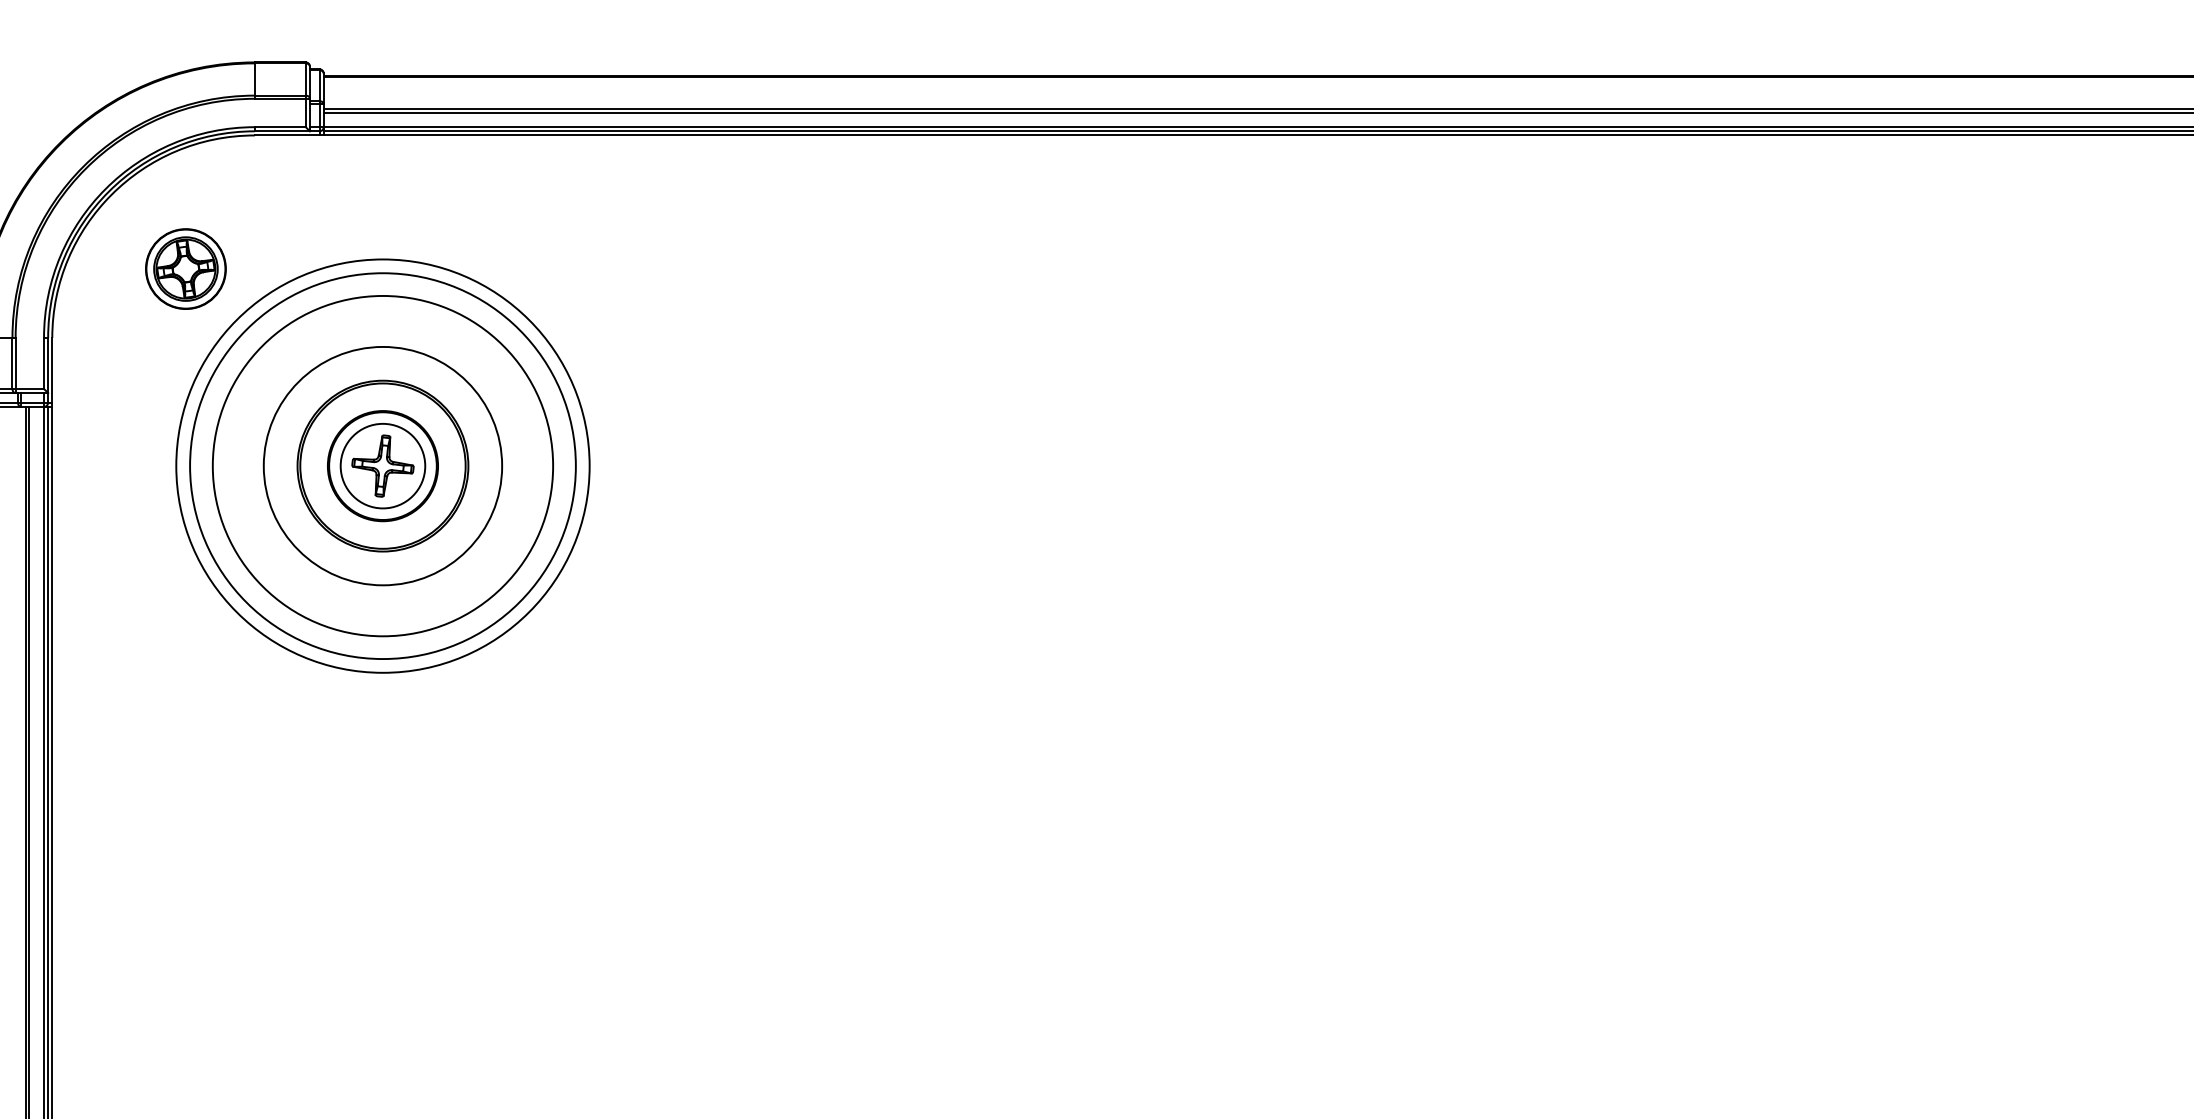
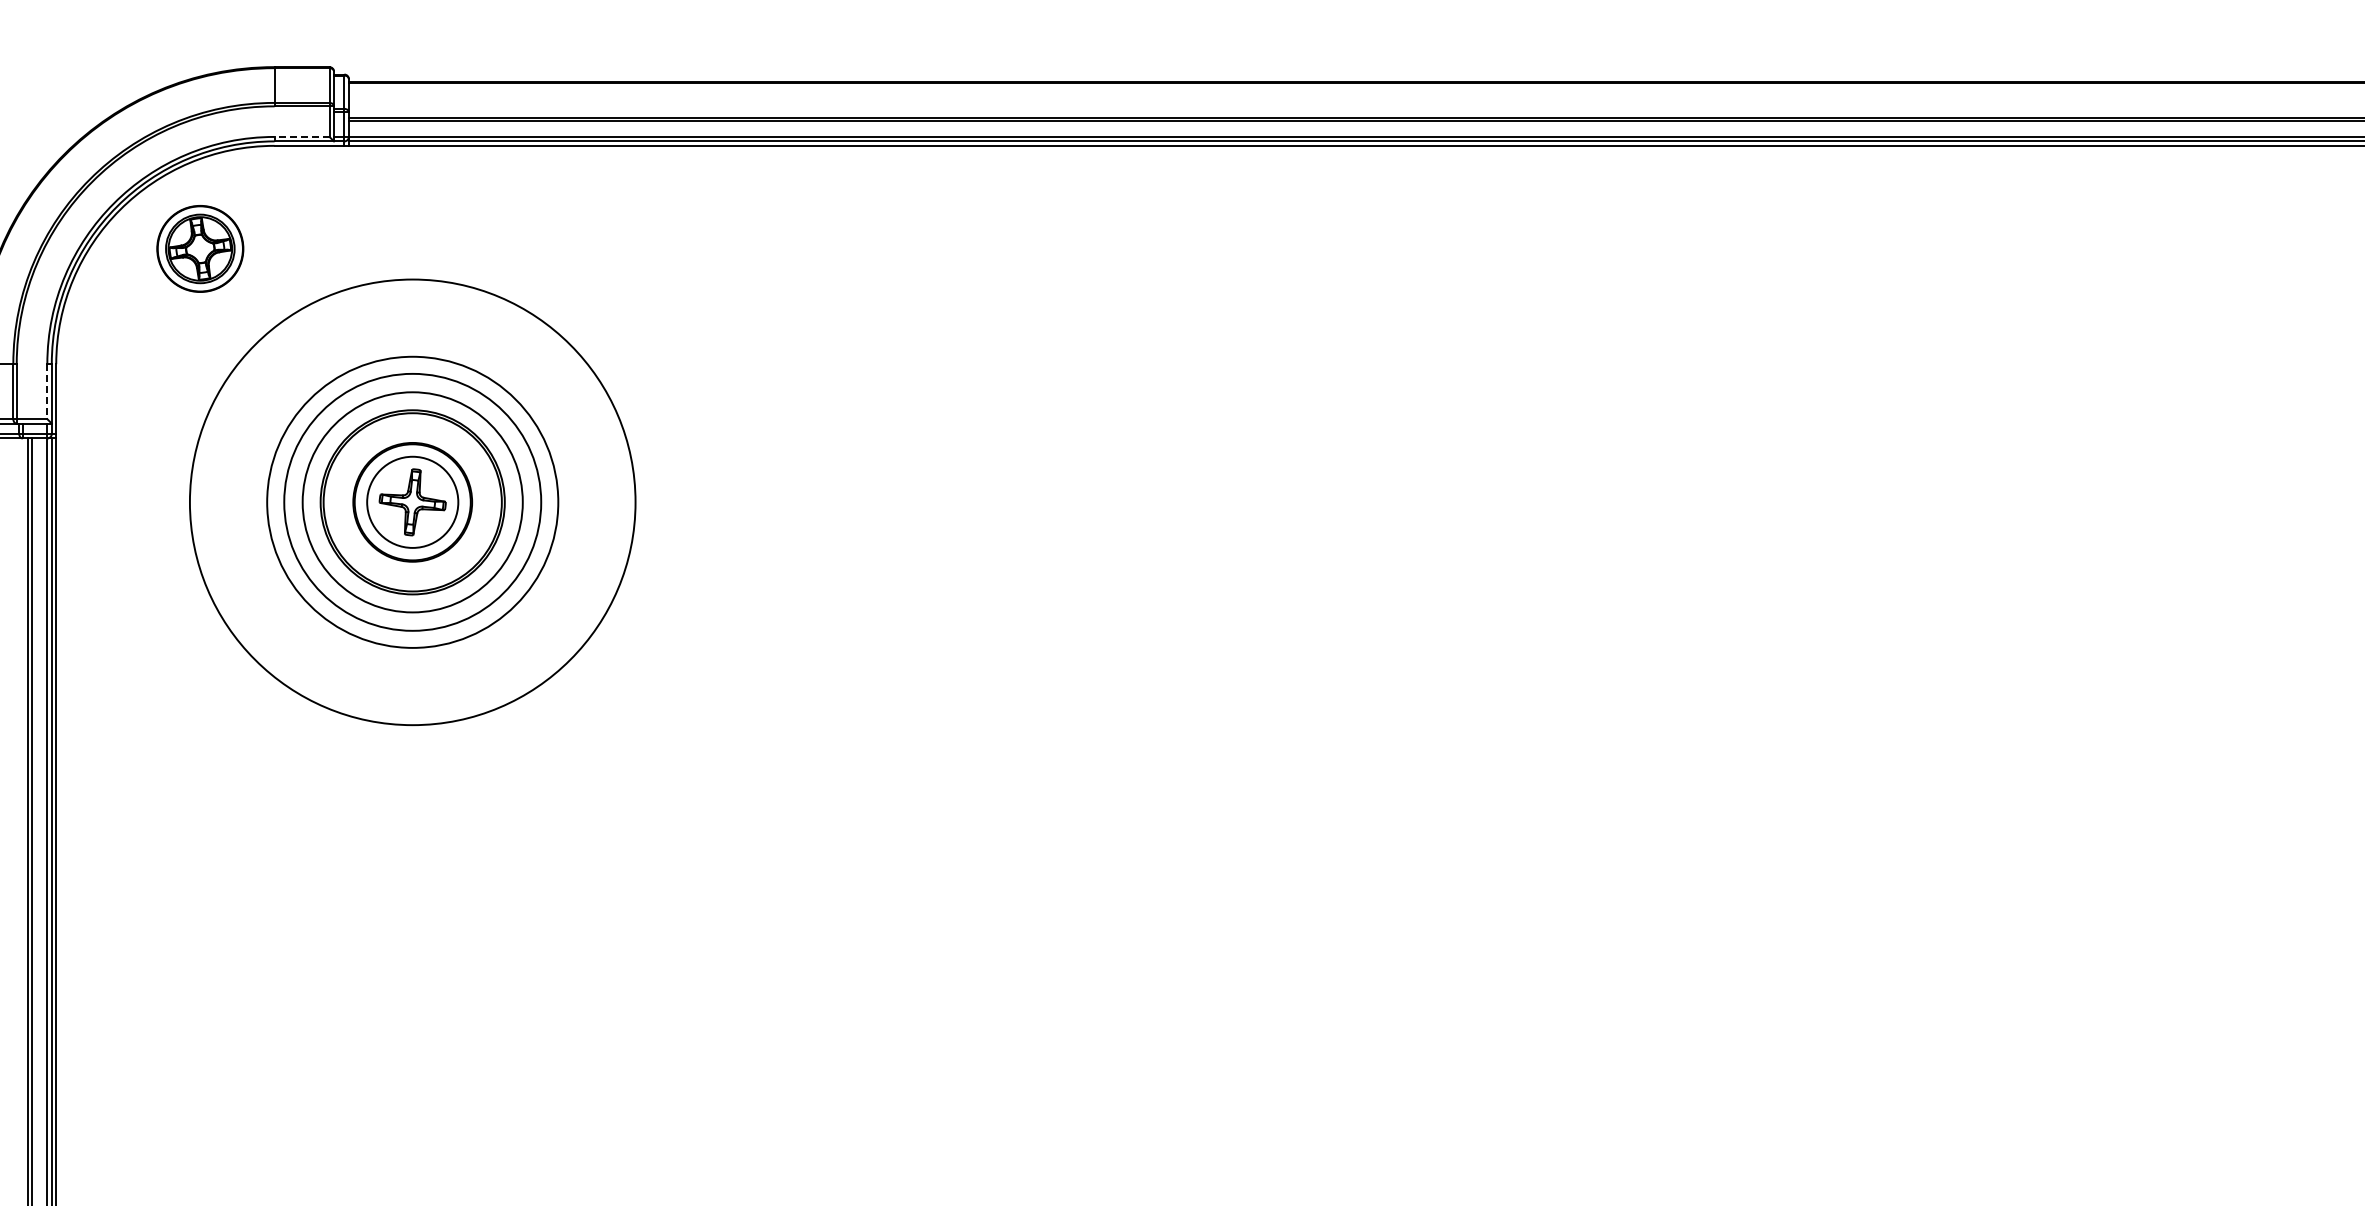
line: (279, 126) -> (301, 136), solid -> dashed
part: (186, 268) -> (200, 248), moved
line: (44, 364) -> (47, 392), solid -> dashed
circle: (382, 465) -> (412, 501), size x0.6
circle: (382, 466) -> (412, 502), size x0.7

